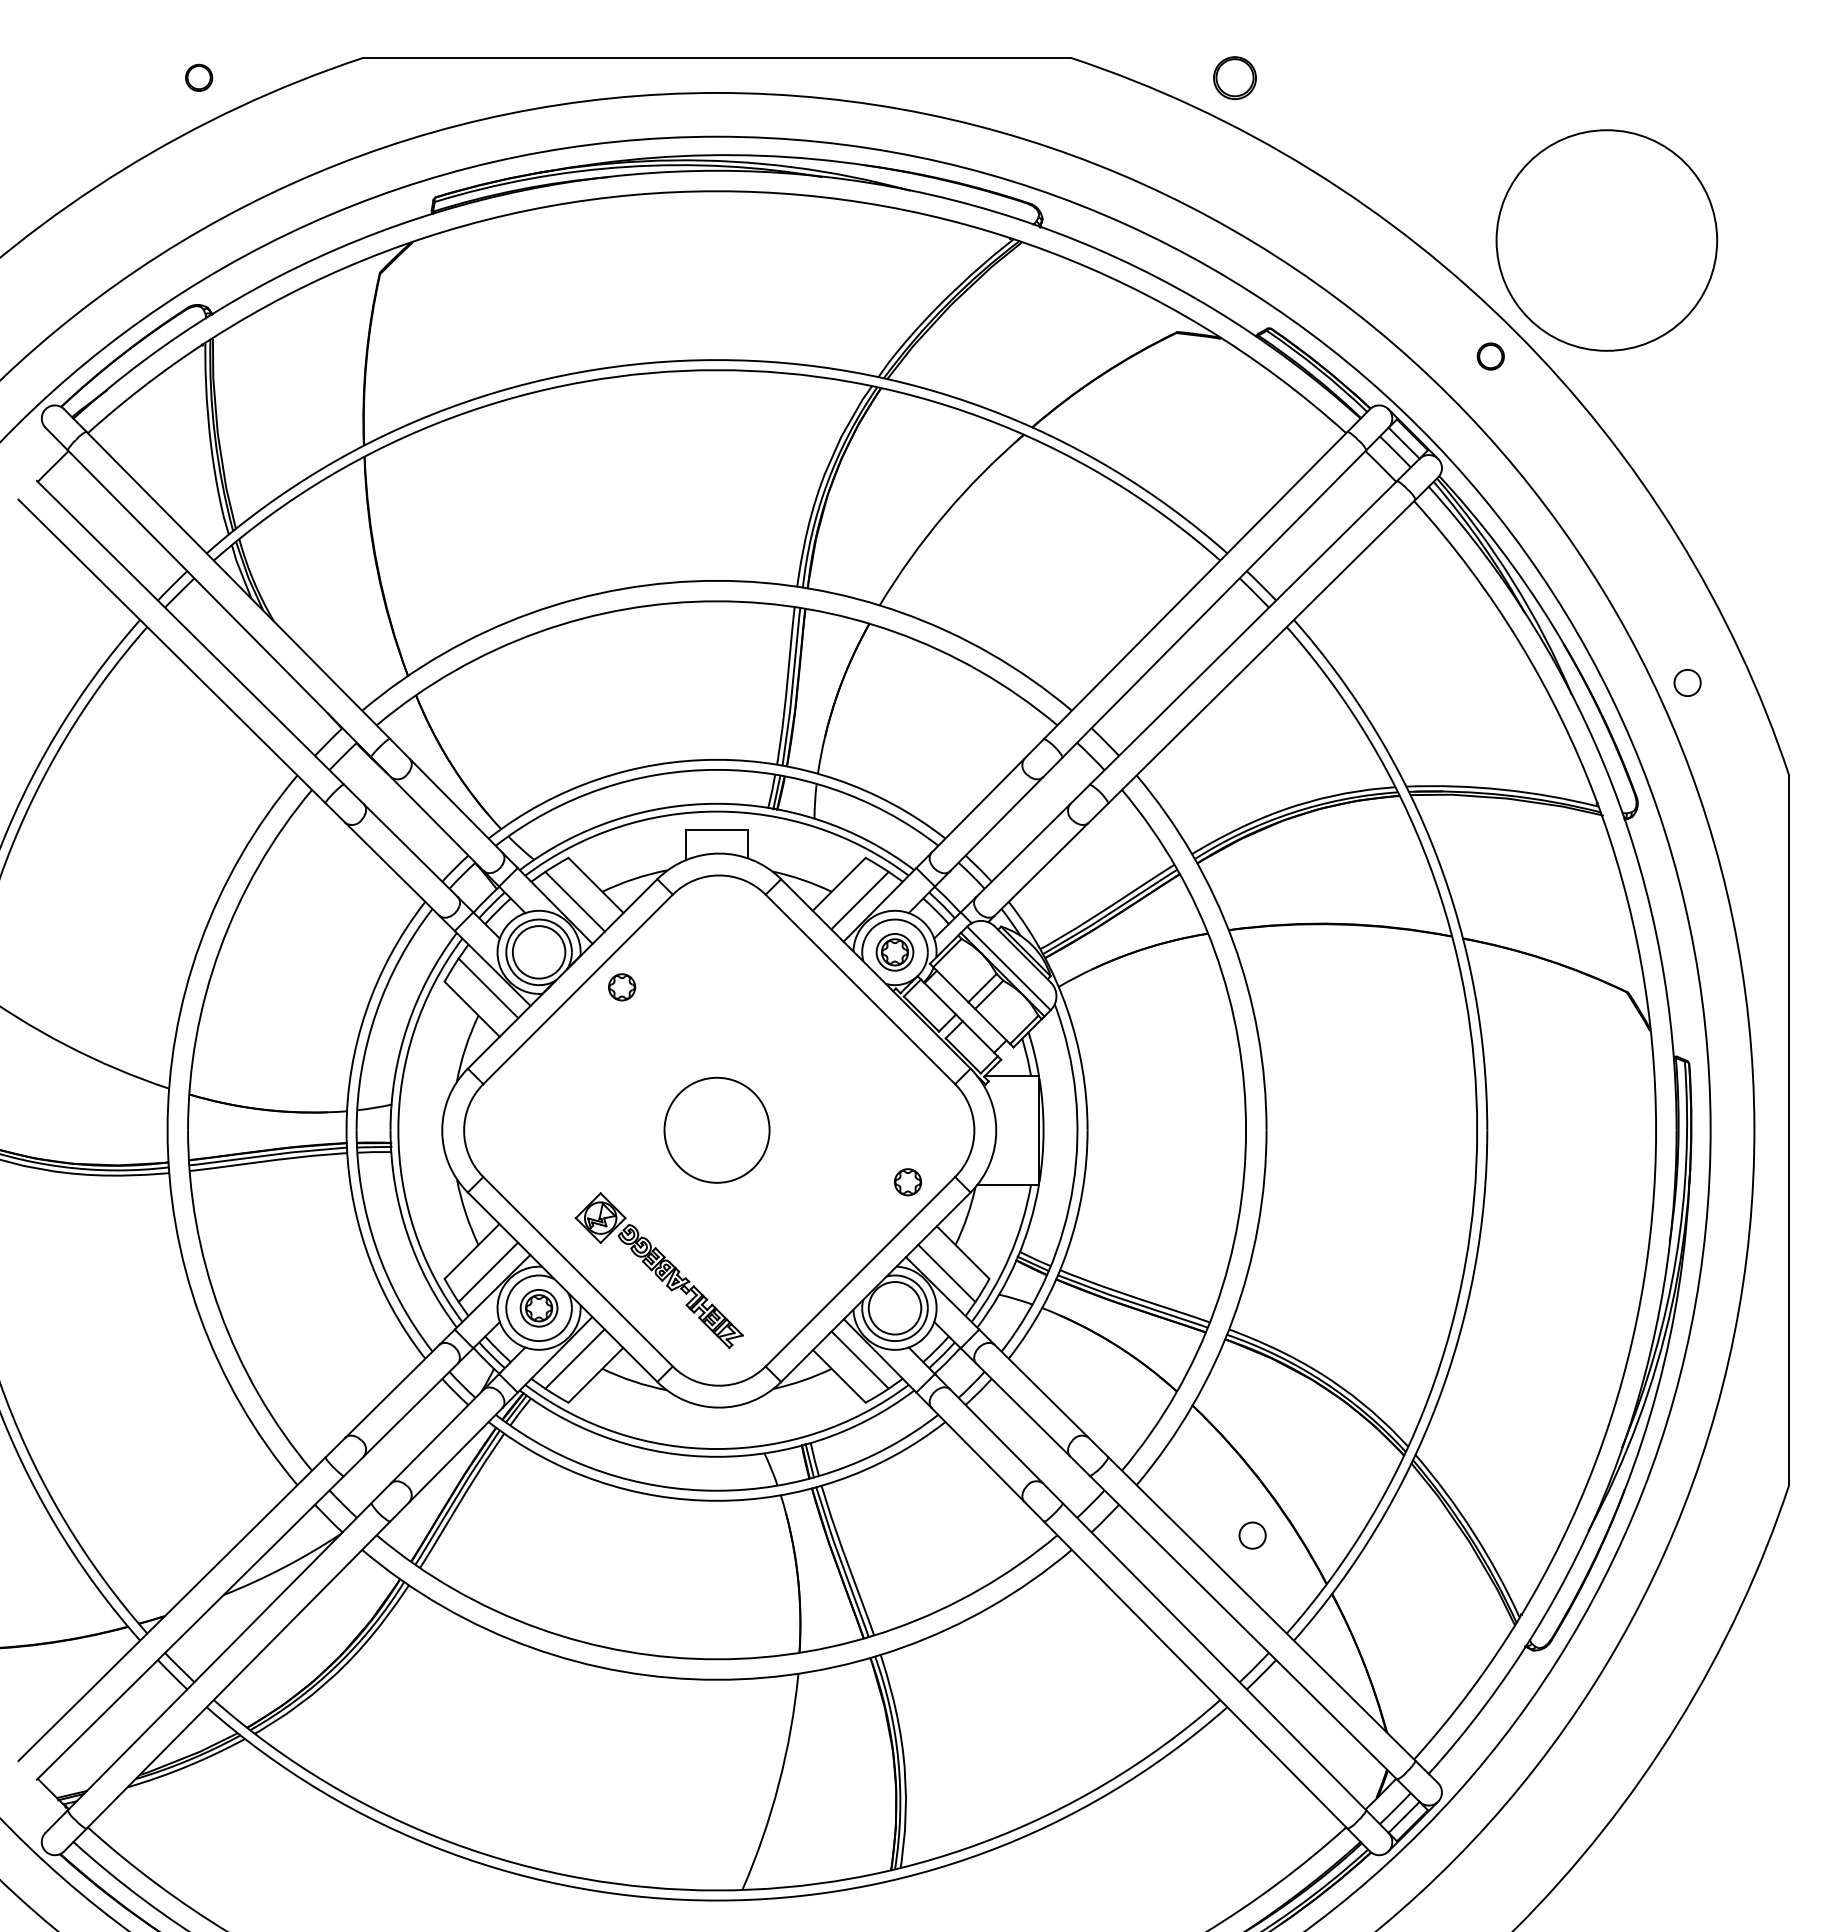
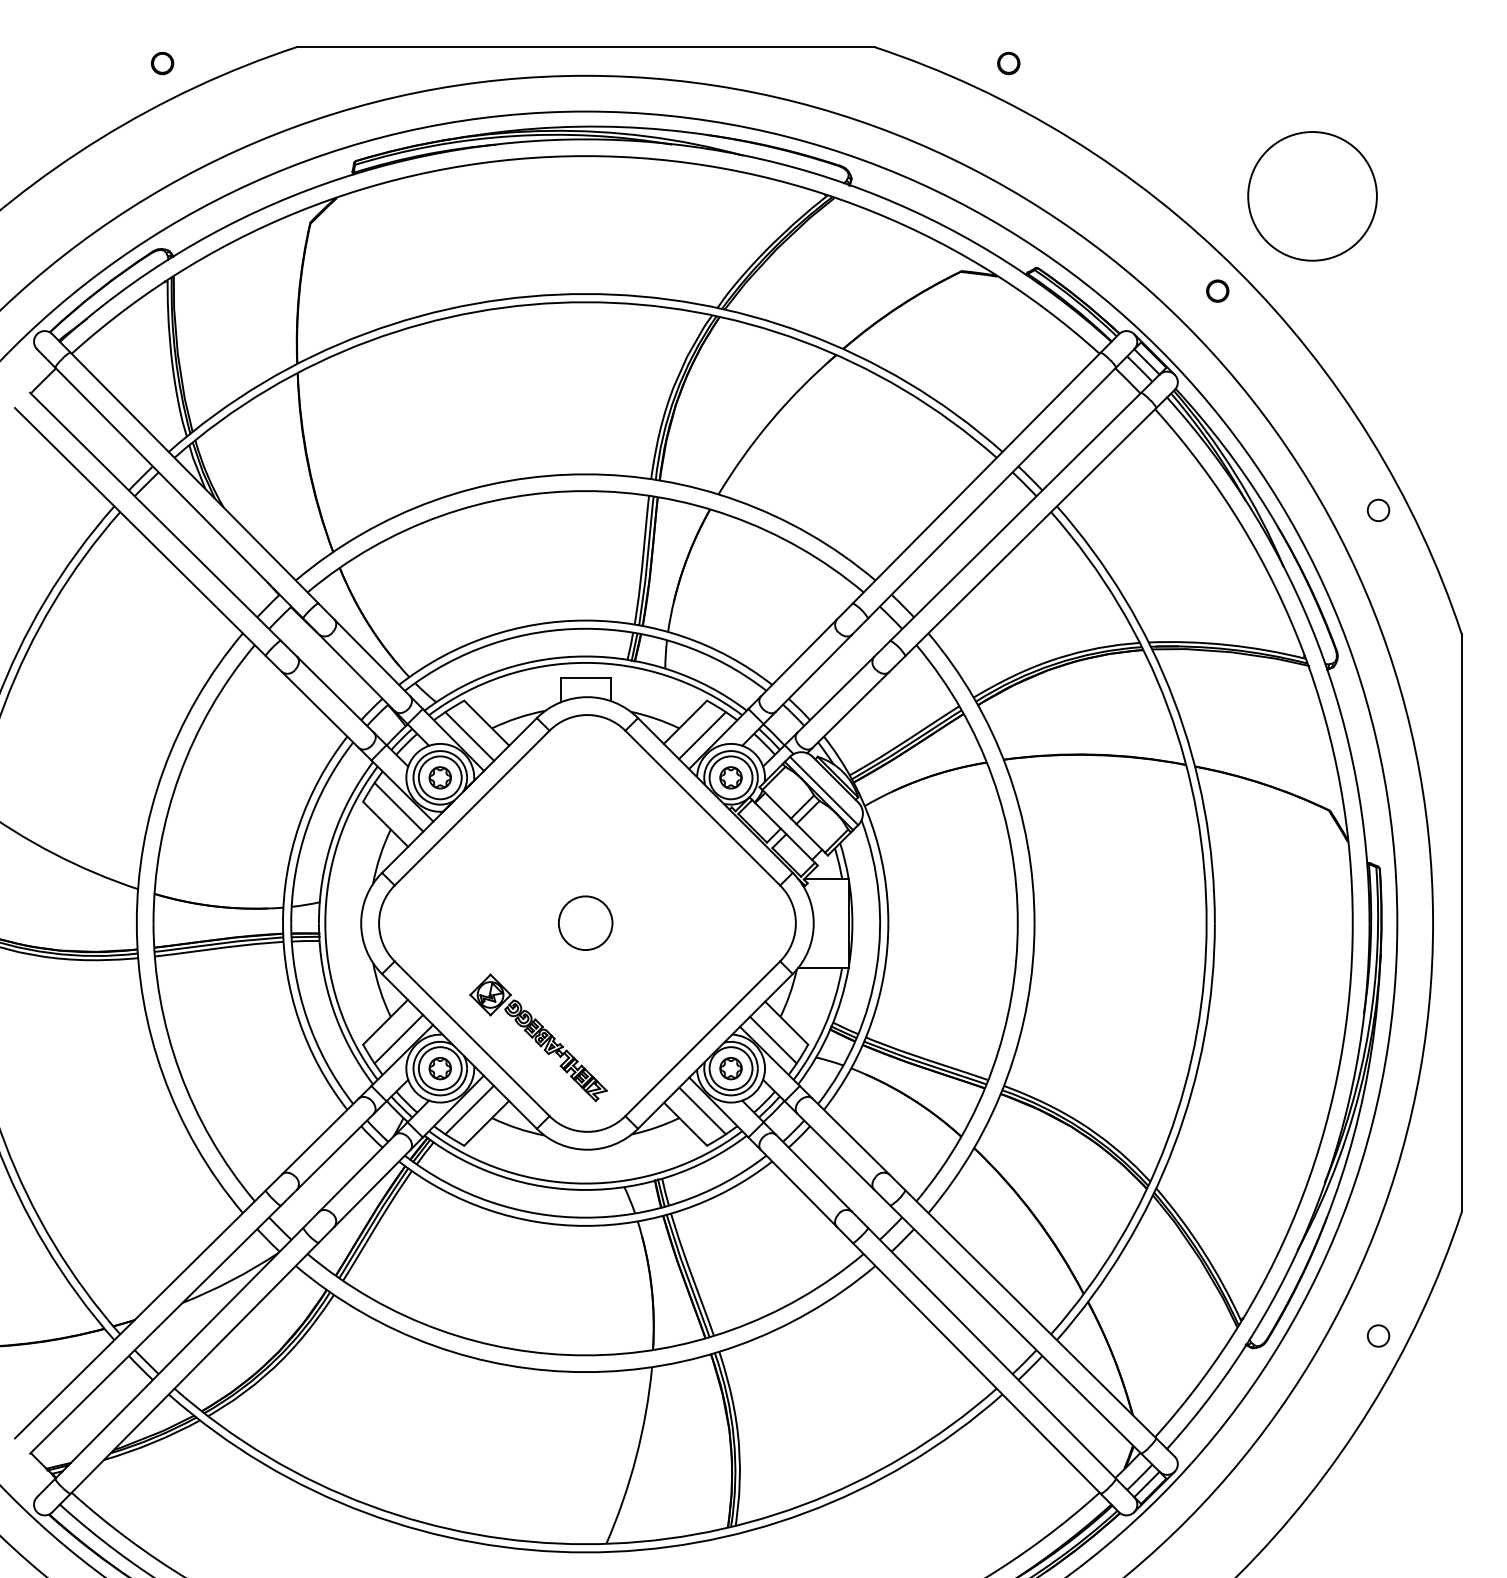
part: (1234, 77) -> (1008, 63), size x0.62
circle: (1606, 240) -> (1312, 196), size x0.71
circle: (1687, 682) -> (1378, 510), moved
circle: (894, 952) -> (730, 777), size x1.43
part: (622, 987) -> (440, 777), moved
circle: (716, 1130) -> (585, 923), size x0.62
part: (907, 1182) -> (730, 1068), moved
circle: (538, 1308) -> (439, 1068), size x1.43
circle: (1252, 1535) -> (1378, 1335), moved

